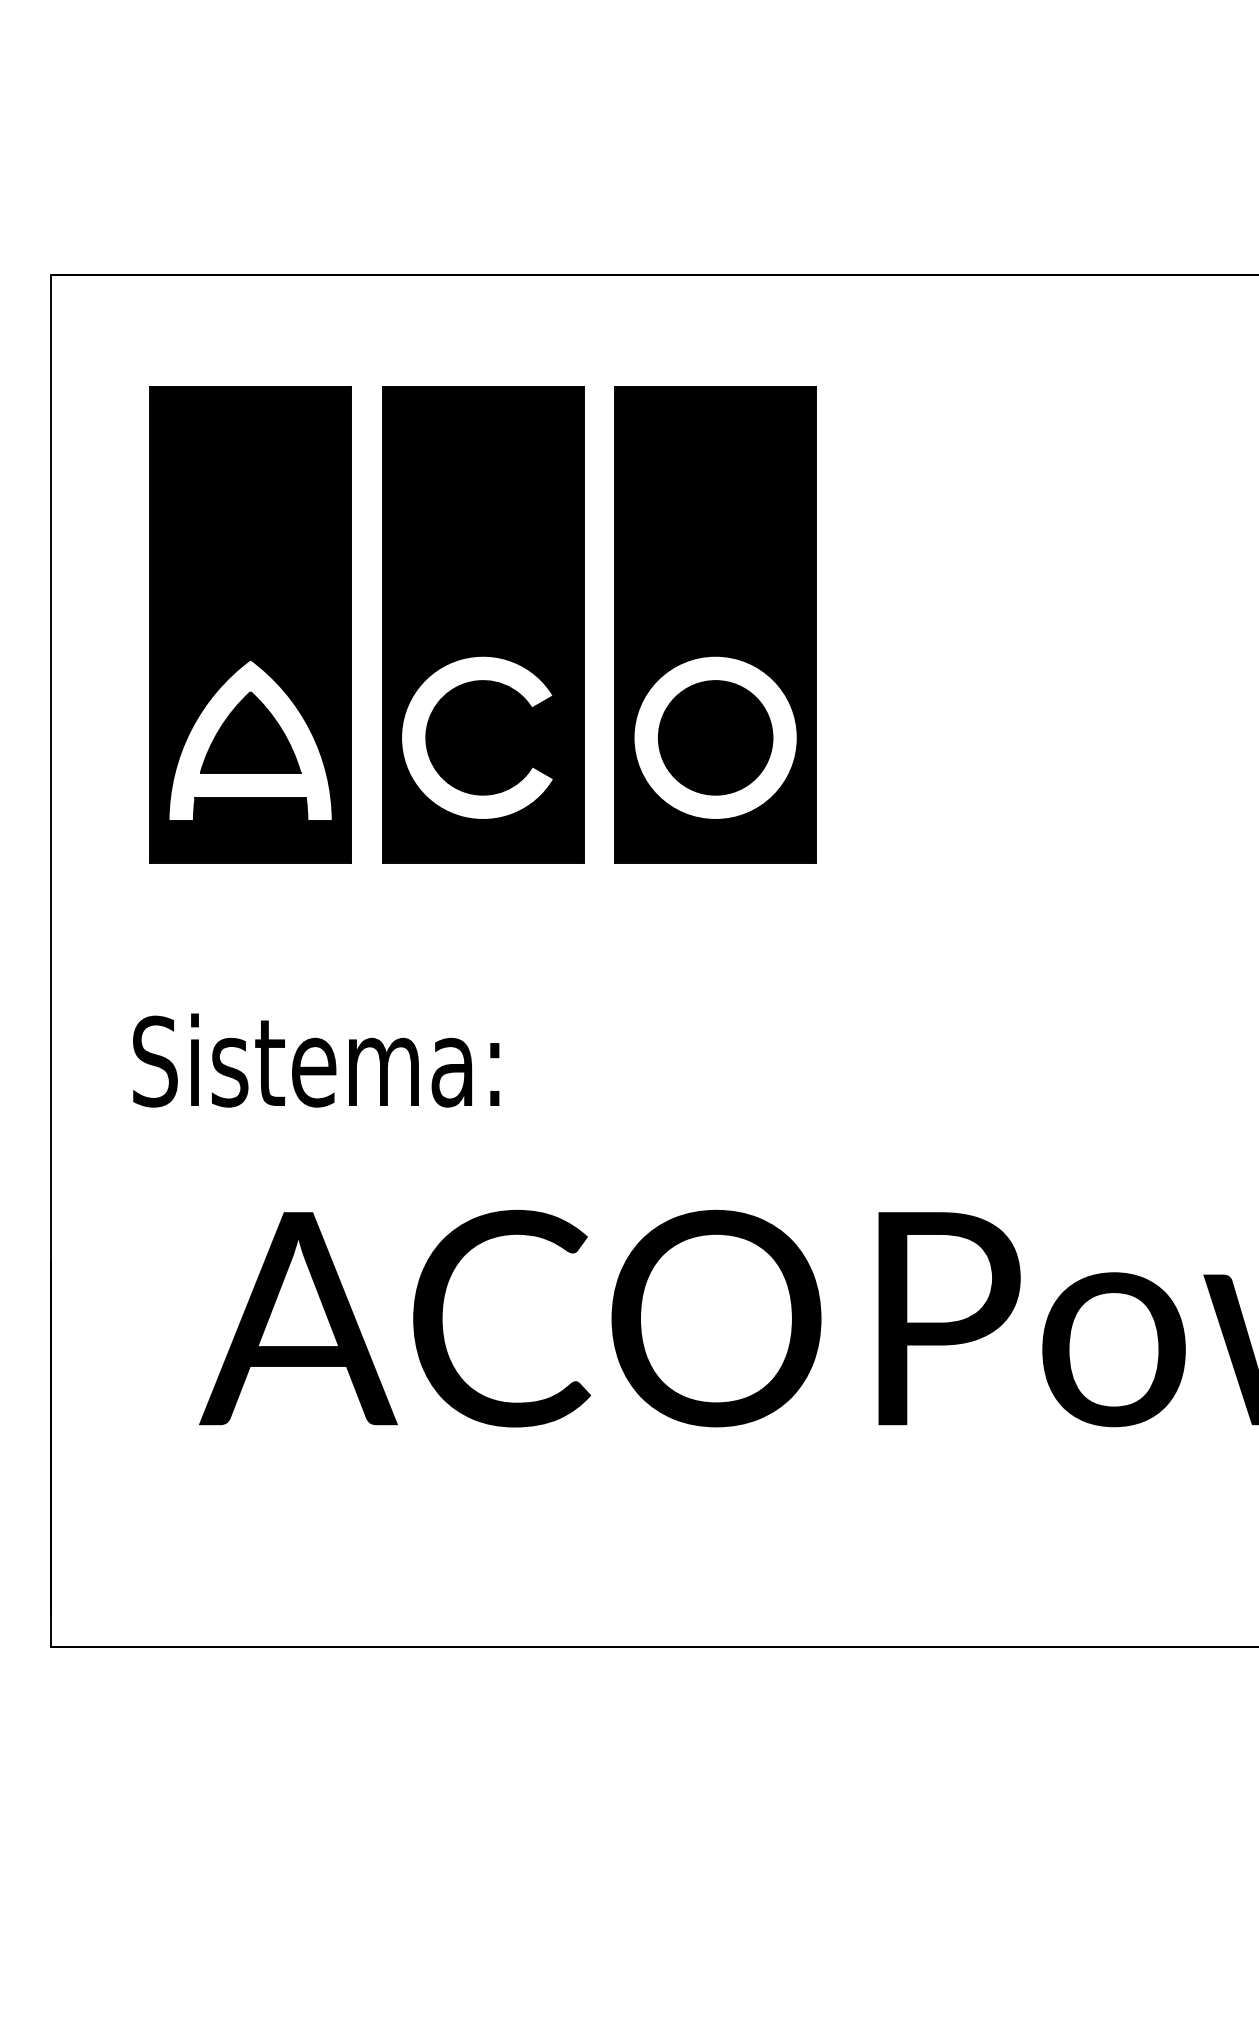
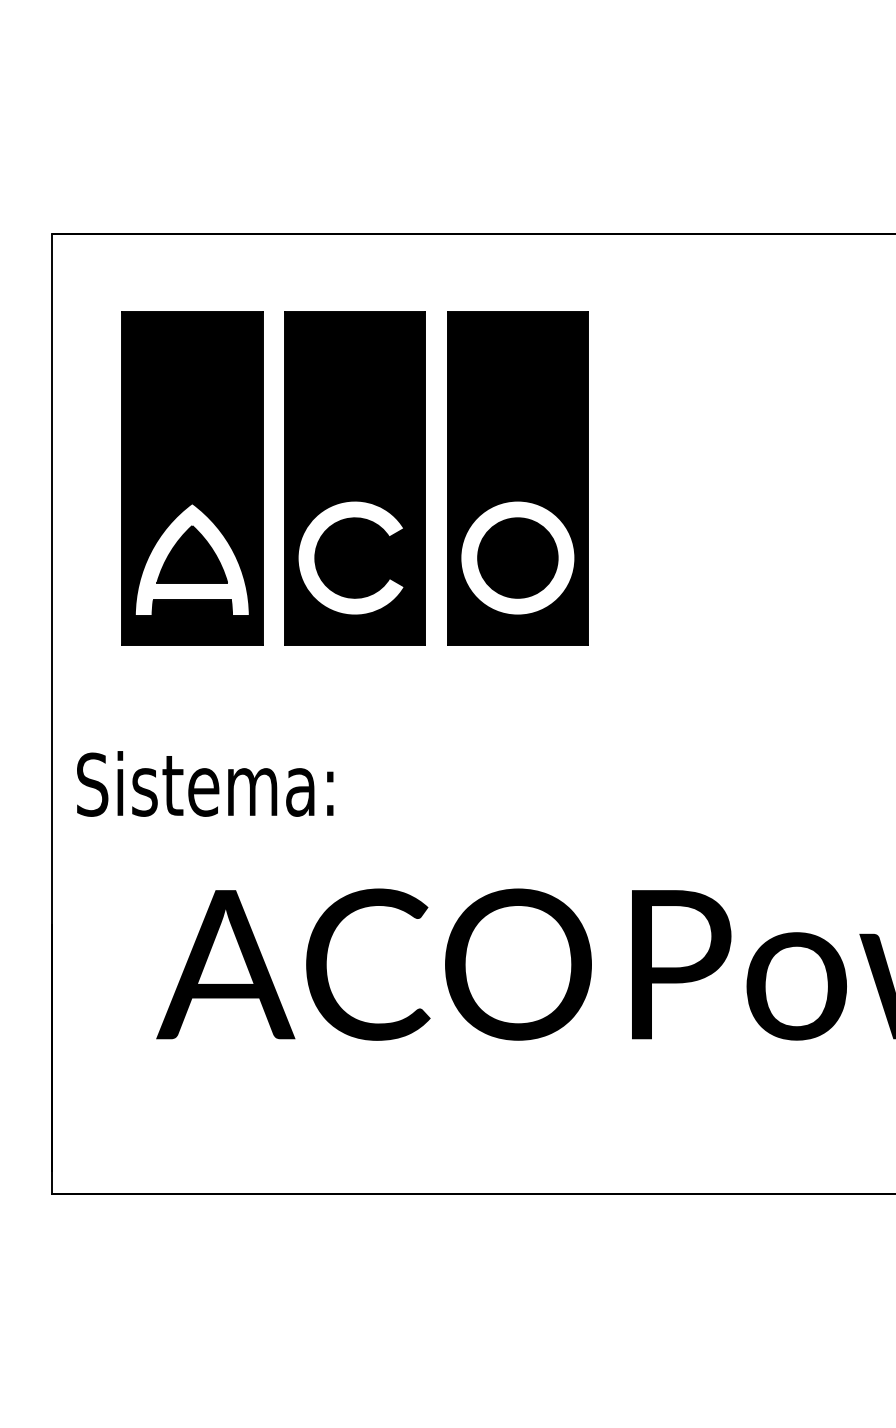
text: (316, 1059) -> (205, 783), moved

